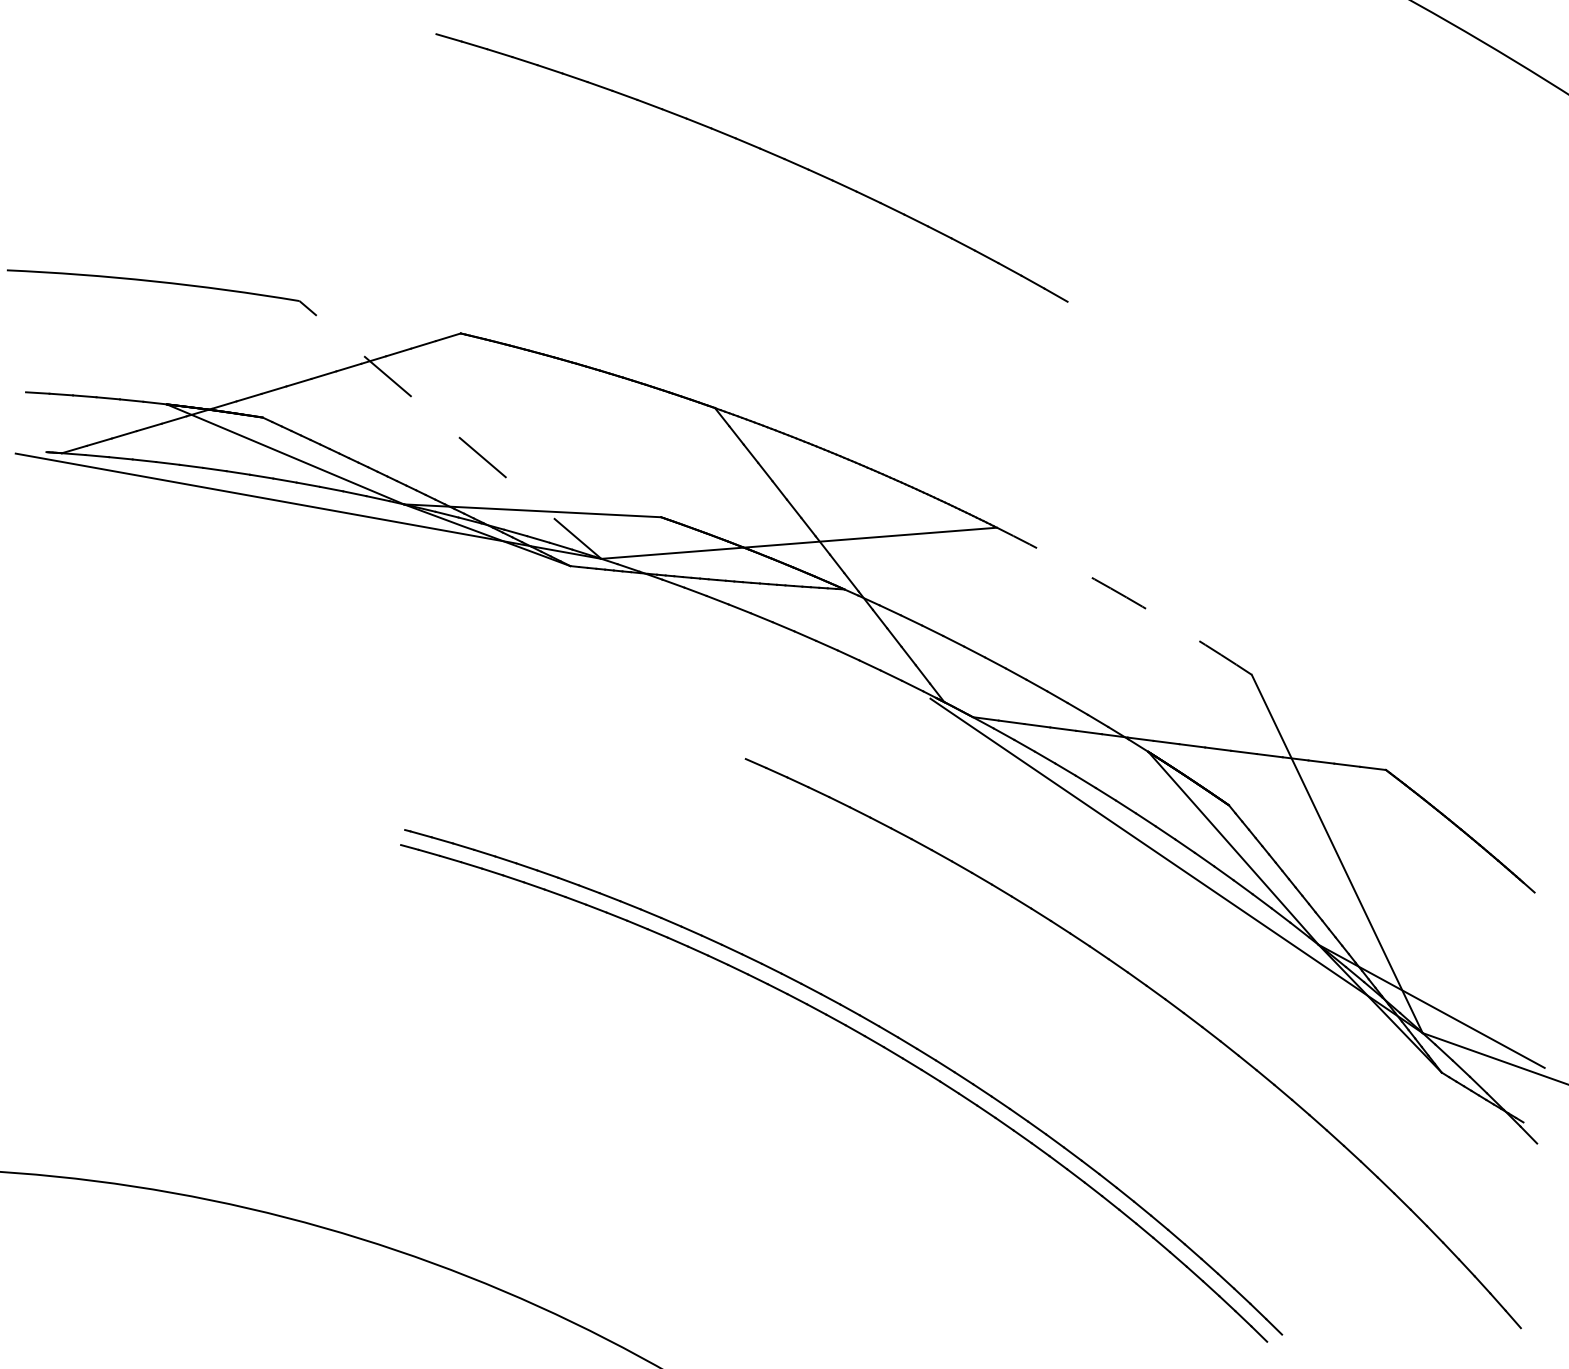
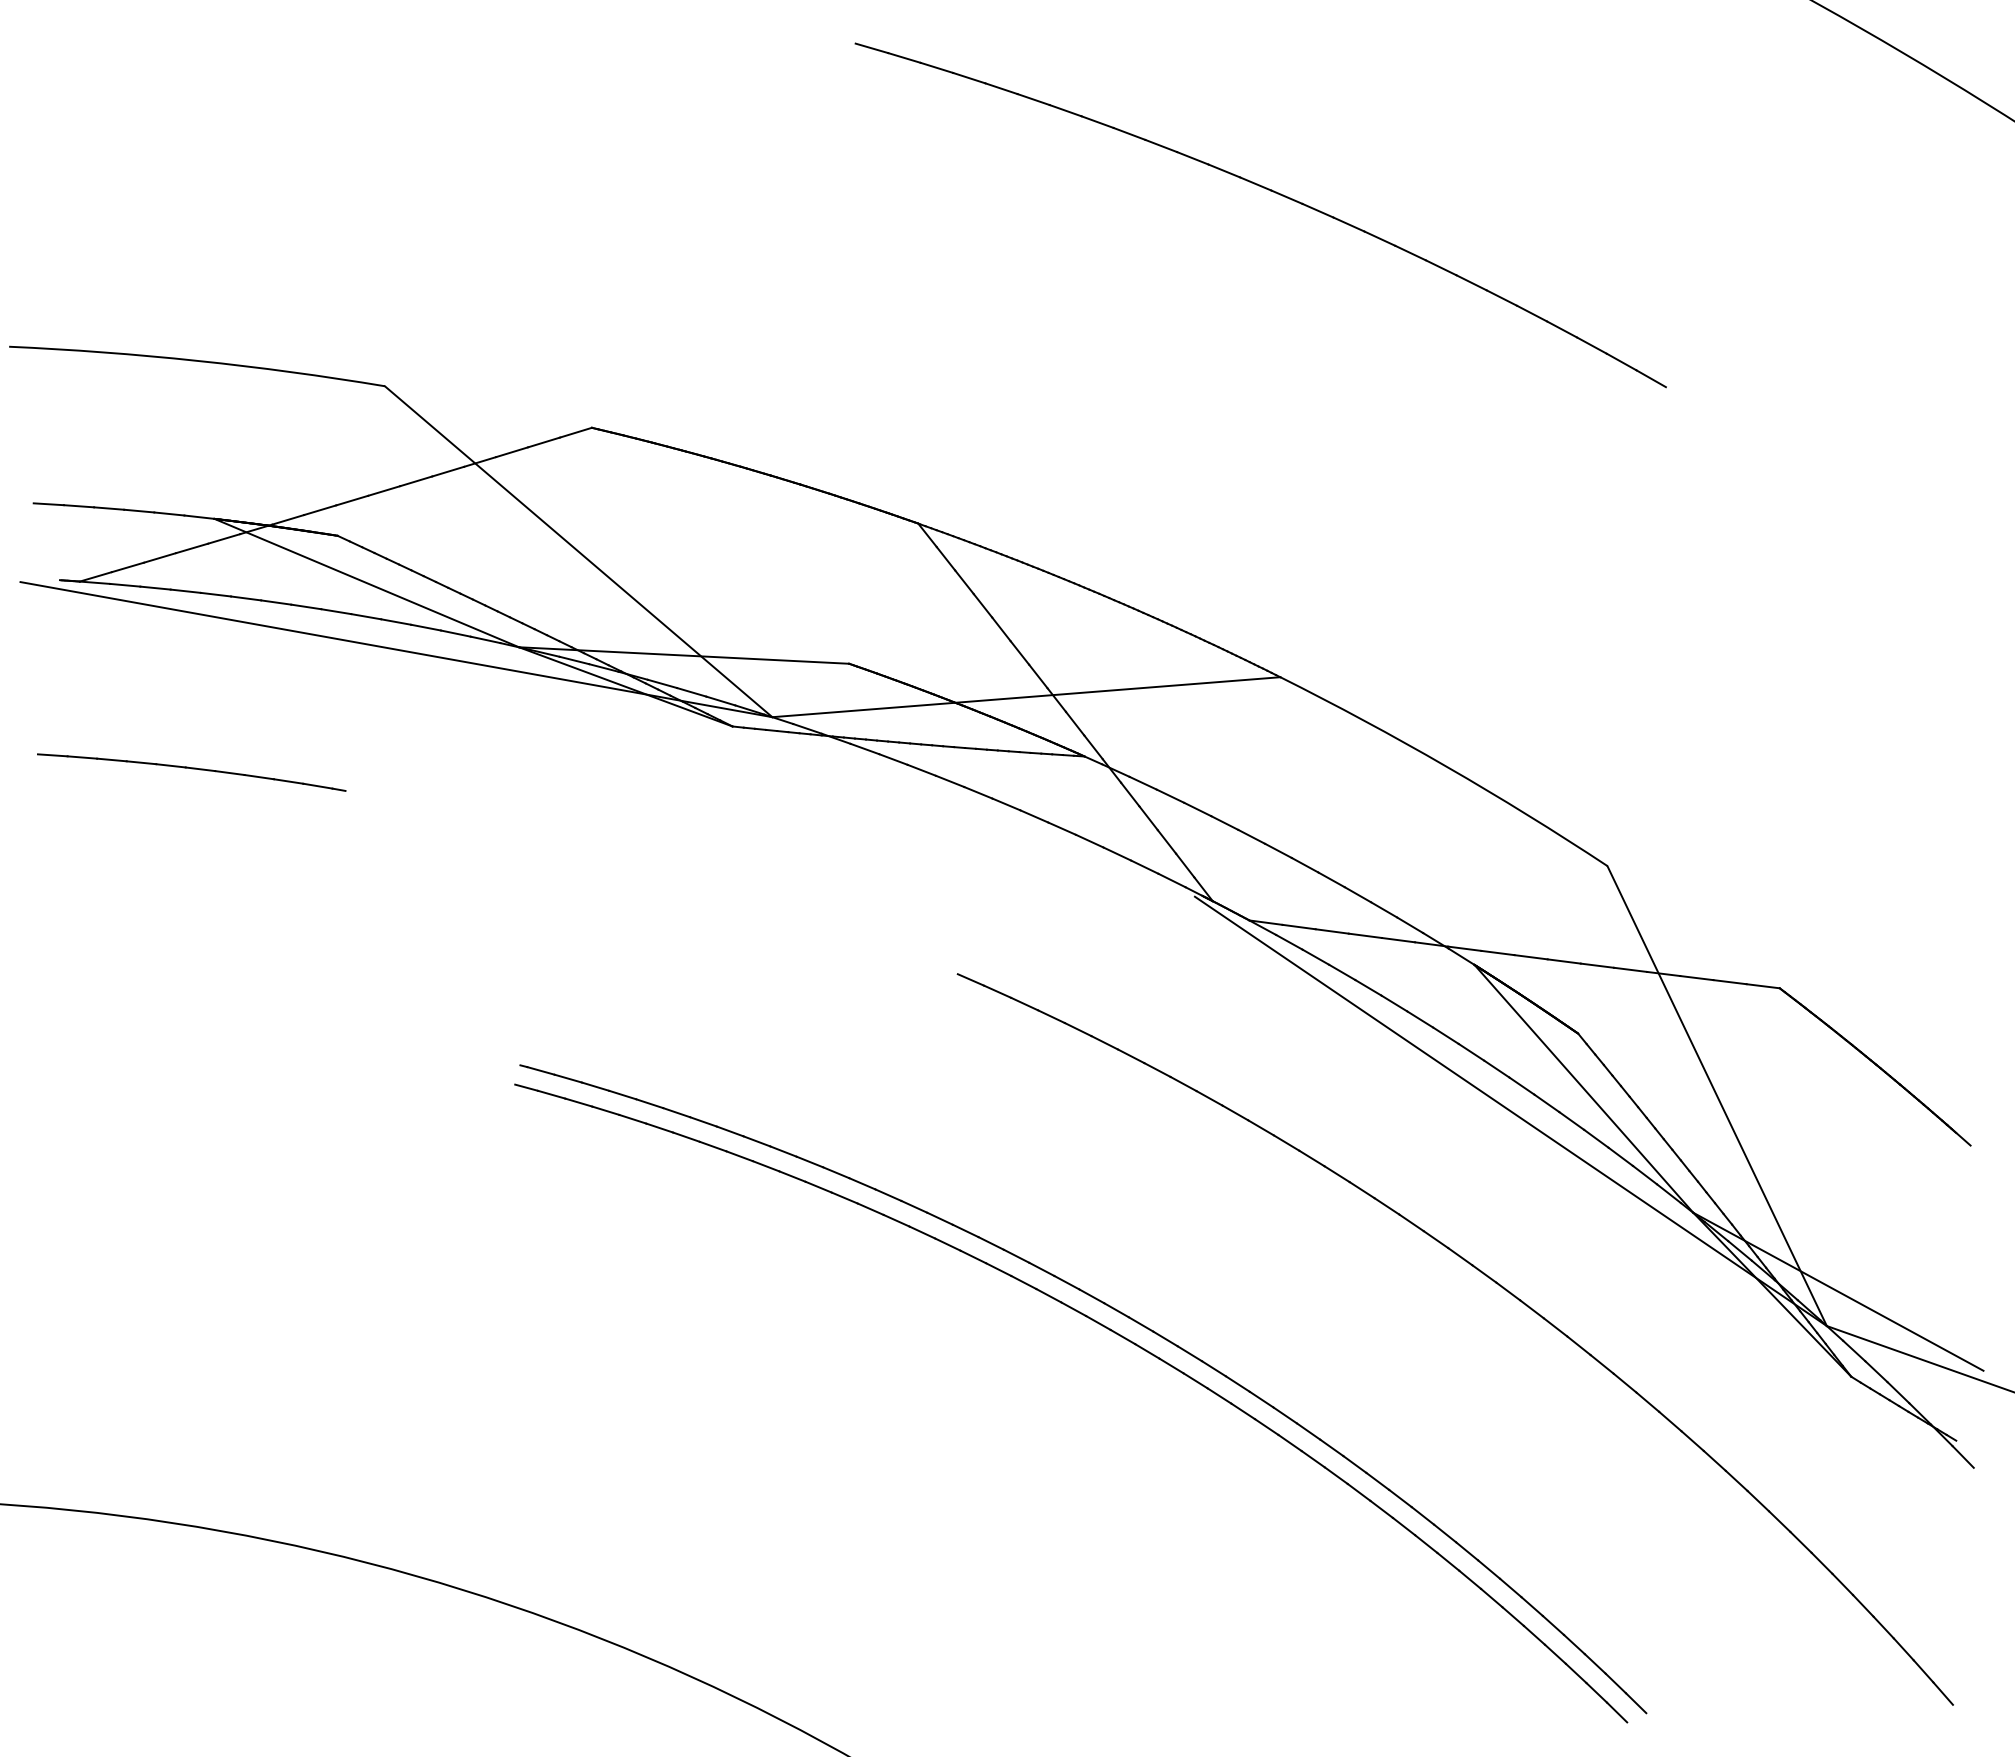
part: (759, 149) -> (1270, 191), moved
line: (450, 429) -> (578, 551), dashed -> solid
arc: (1126, 597) -> (1446, 766), dashed -> solid
part: (148, 601) -> (191, 772), added

